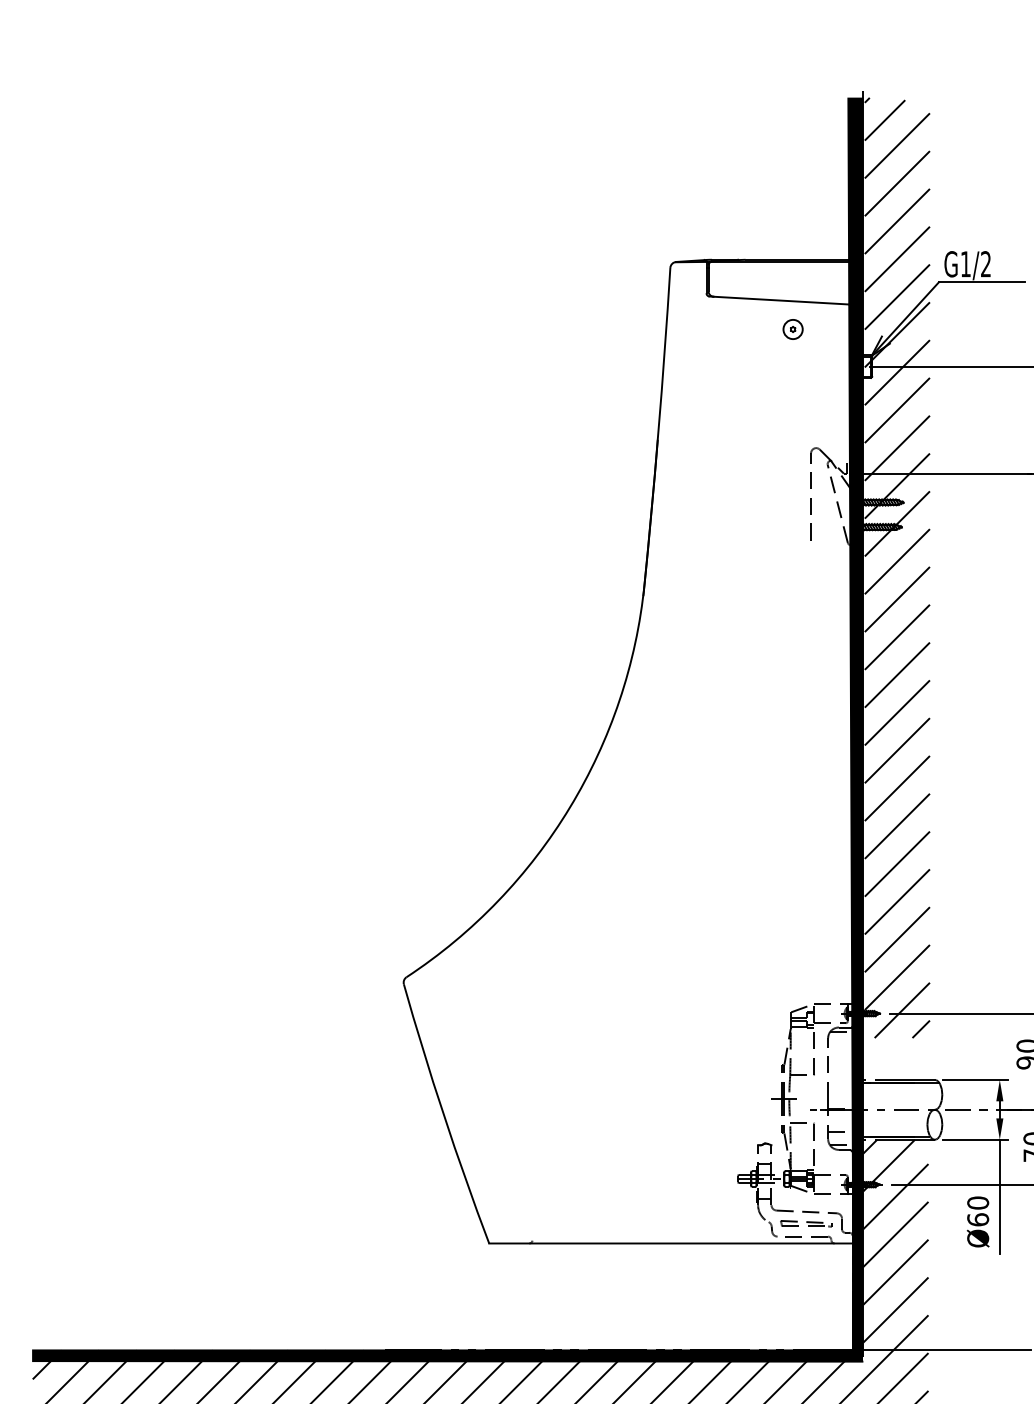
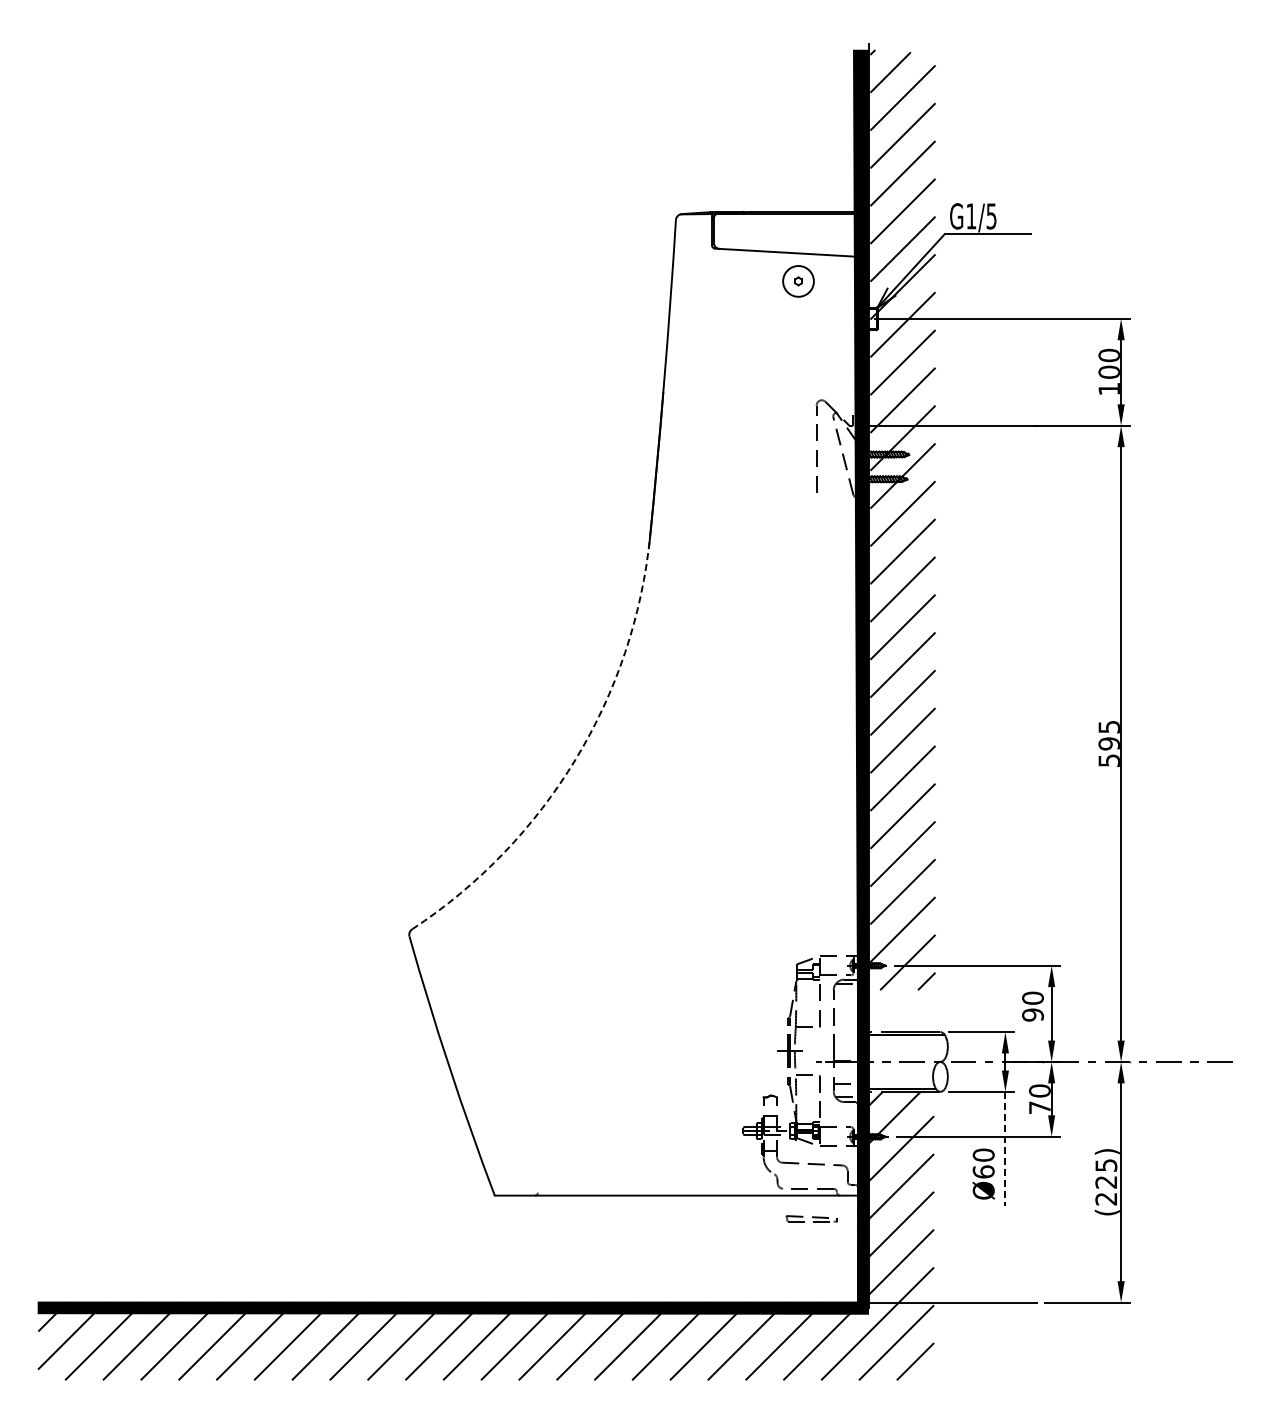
text: (985, 264) -> (991, 216), G1/2 -> G1/5
part: (792, 329) -> (798, 281), size x1.6
arc: (569, 807) -> (575, 759), solid -> dashed
line: (999, 1197) -> (1005, 1149), solid -> dashed
part: (805, 1223) -> (811, 1218), moved

